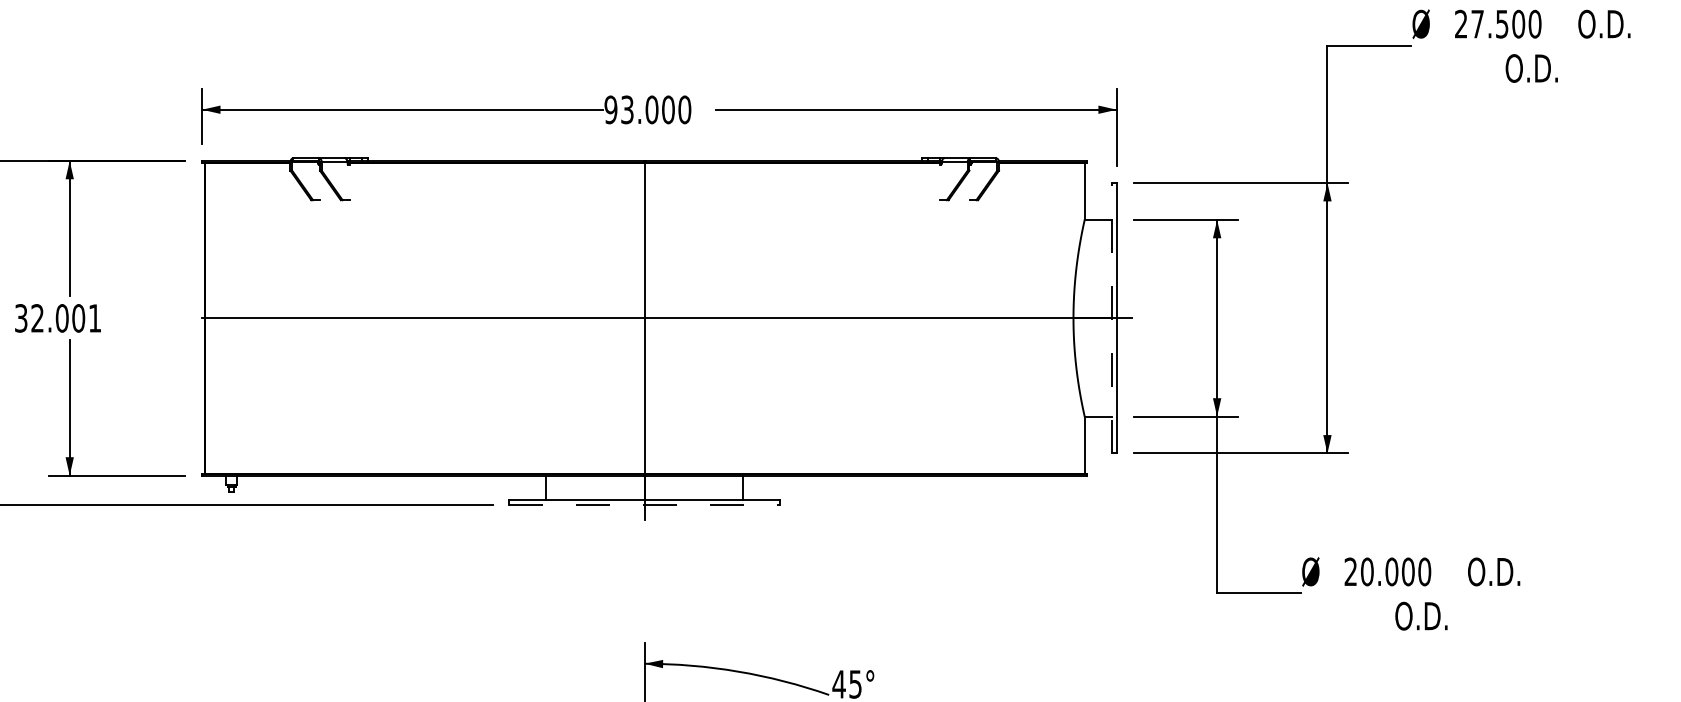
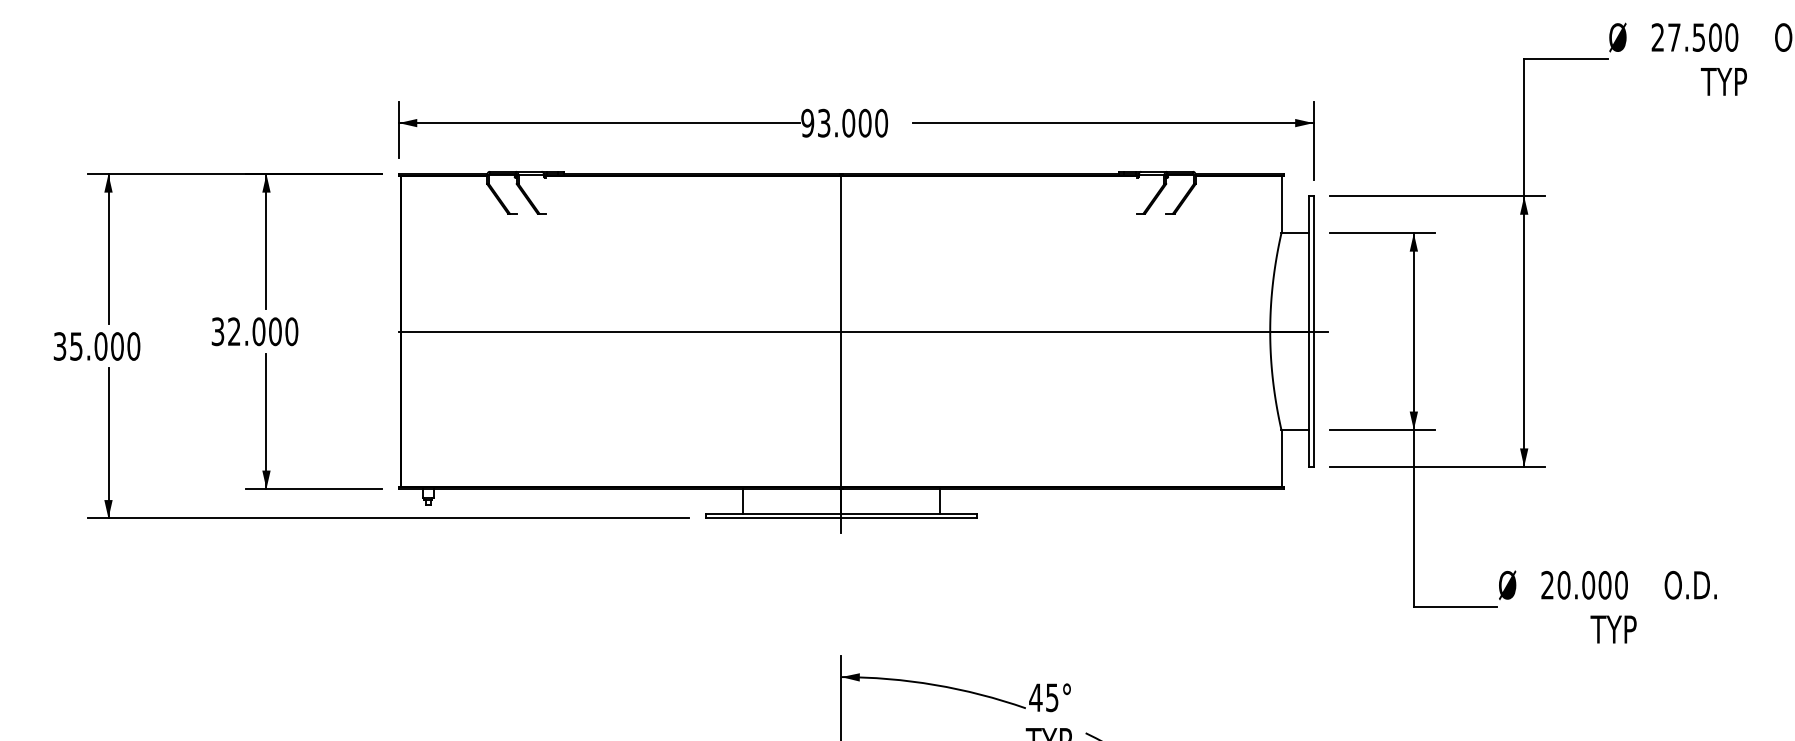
text: (1530, 68) -> (1727, 81), O.D. -> TYP
text: (94, 318) -> (291, 331), 32.001 -> 32.000
line: (1111, 318) -> (1308, 331), dashed -> solid
line: (644, 505) -> (841, 518), dashed -> solid
text: (1420, 616) -> (1617, 629), O.D. -> TYP

